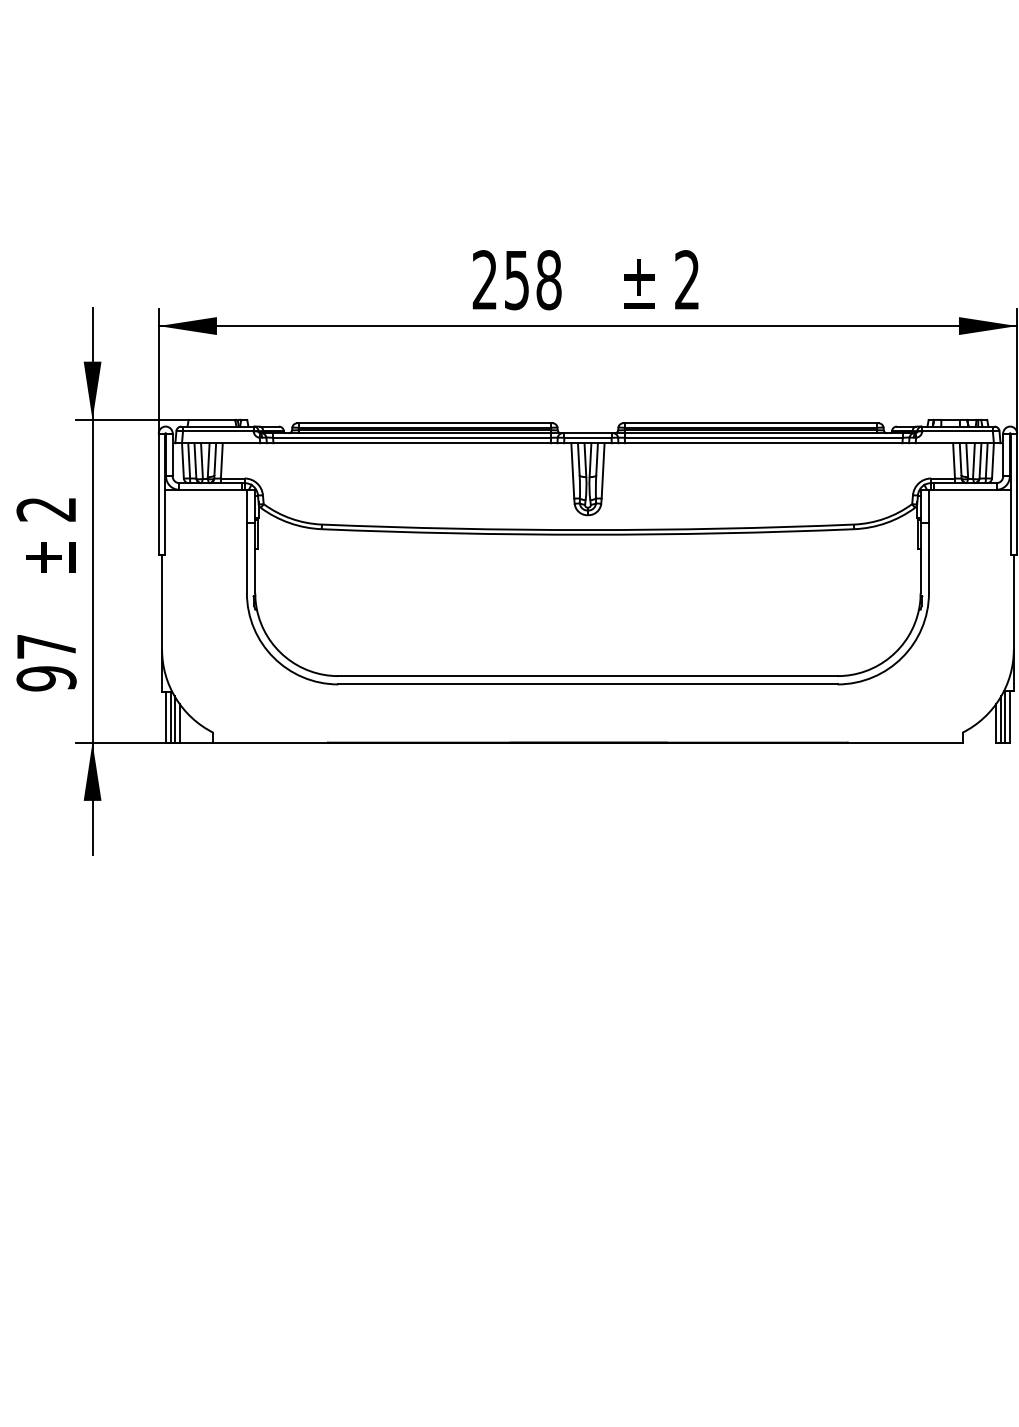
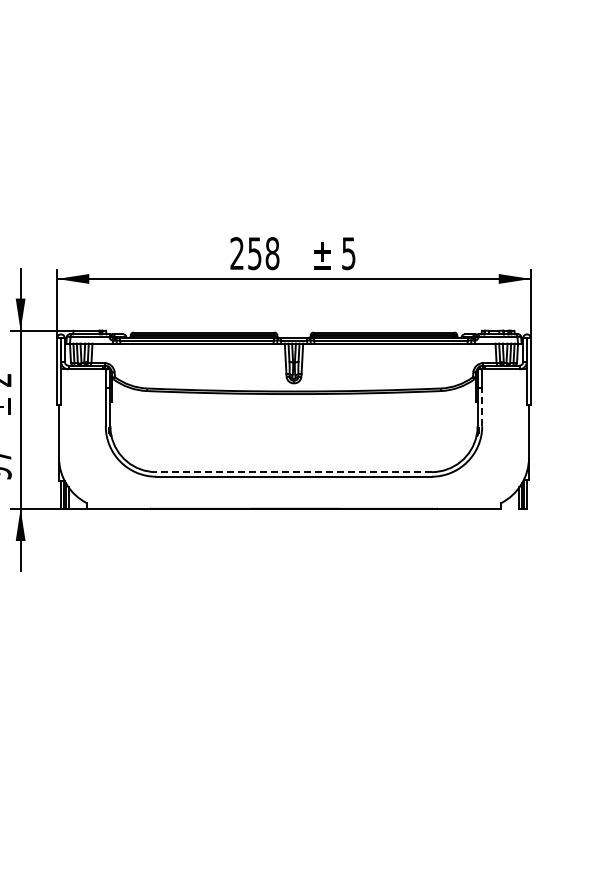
text: (686, 279) -> (348, 253), 2 -> 5
line: (929, 557) -> (482, 406), solid -> dashed
line: (588, 676) -> (294, 472), solid -> dashed

